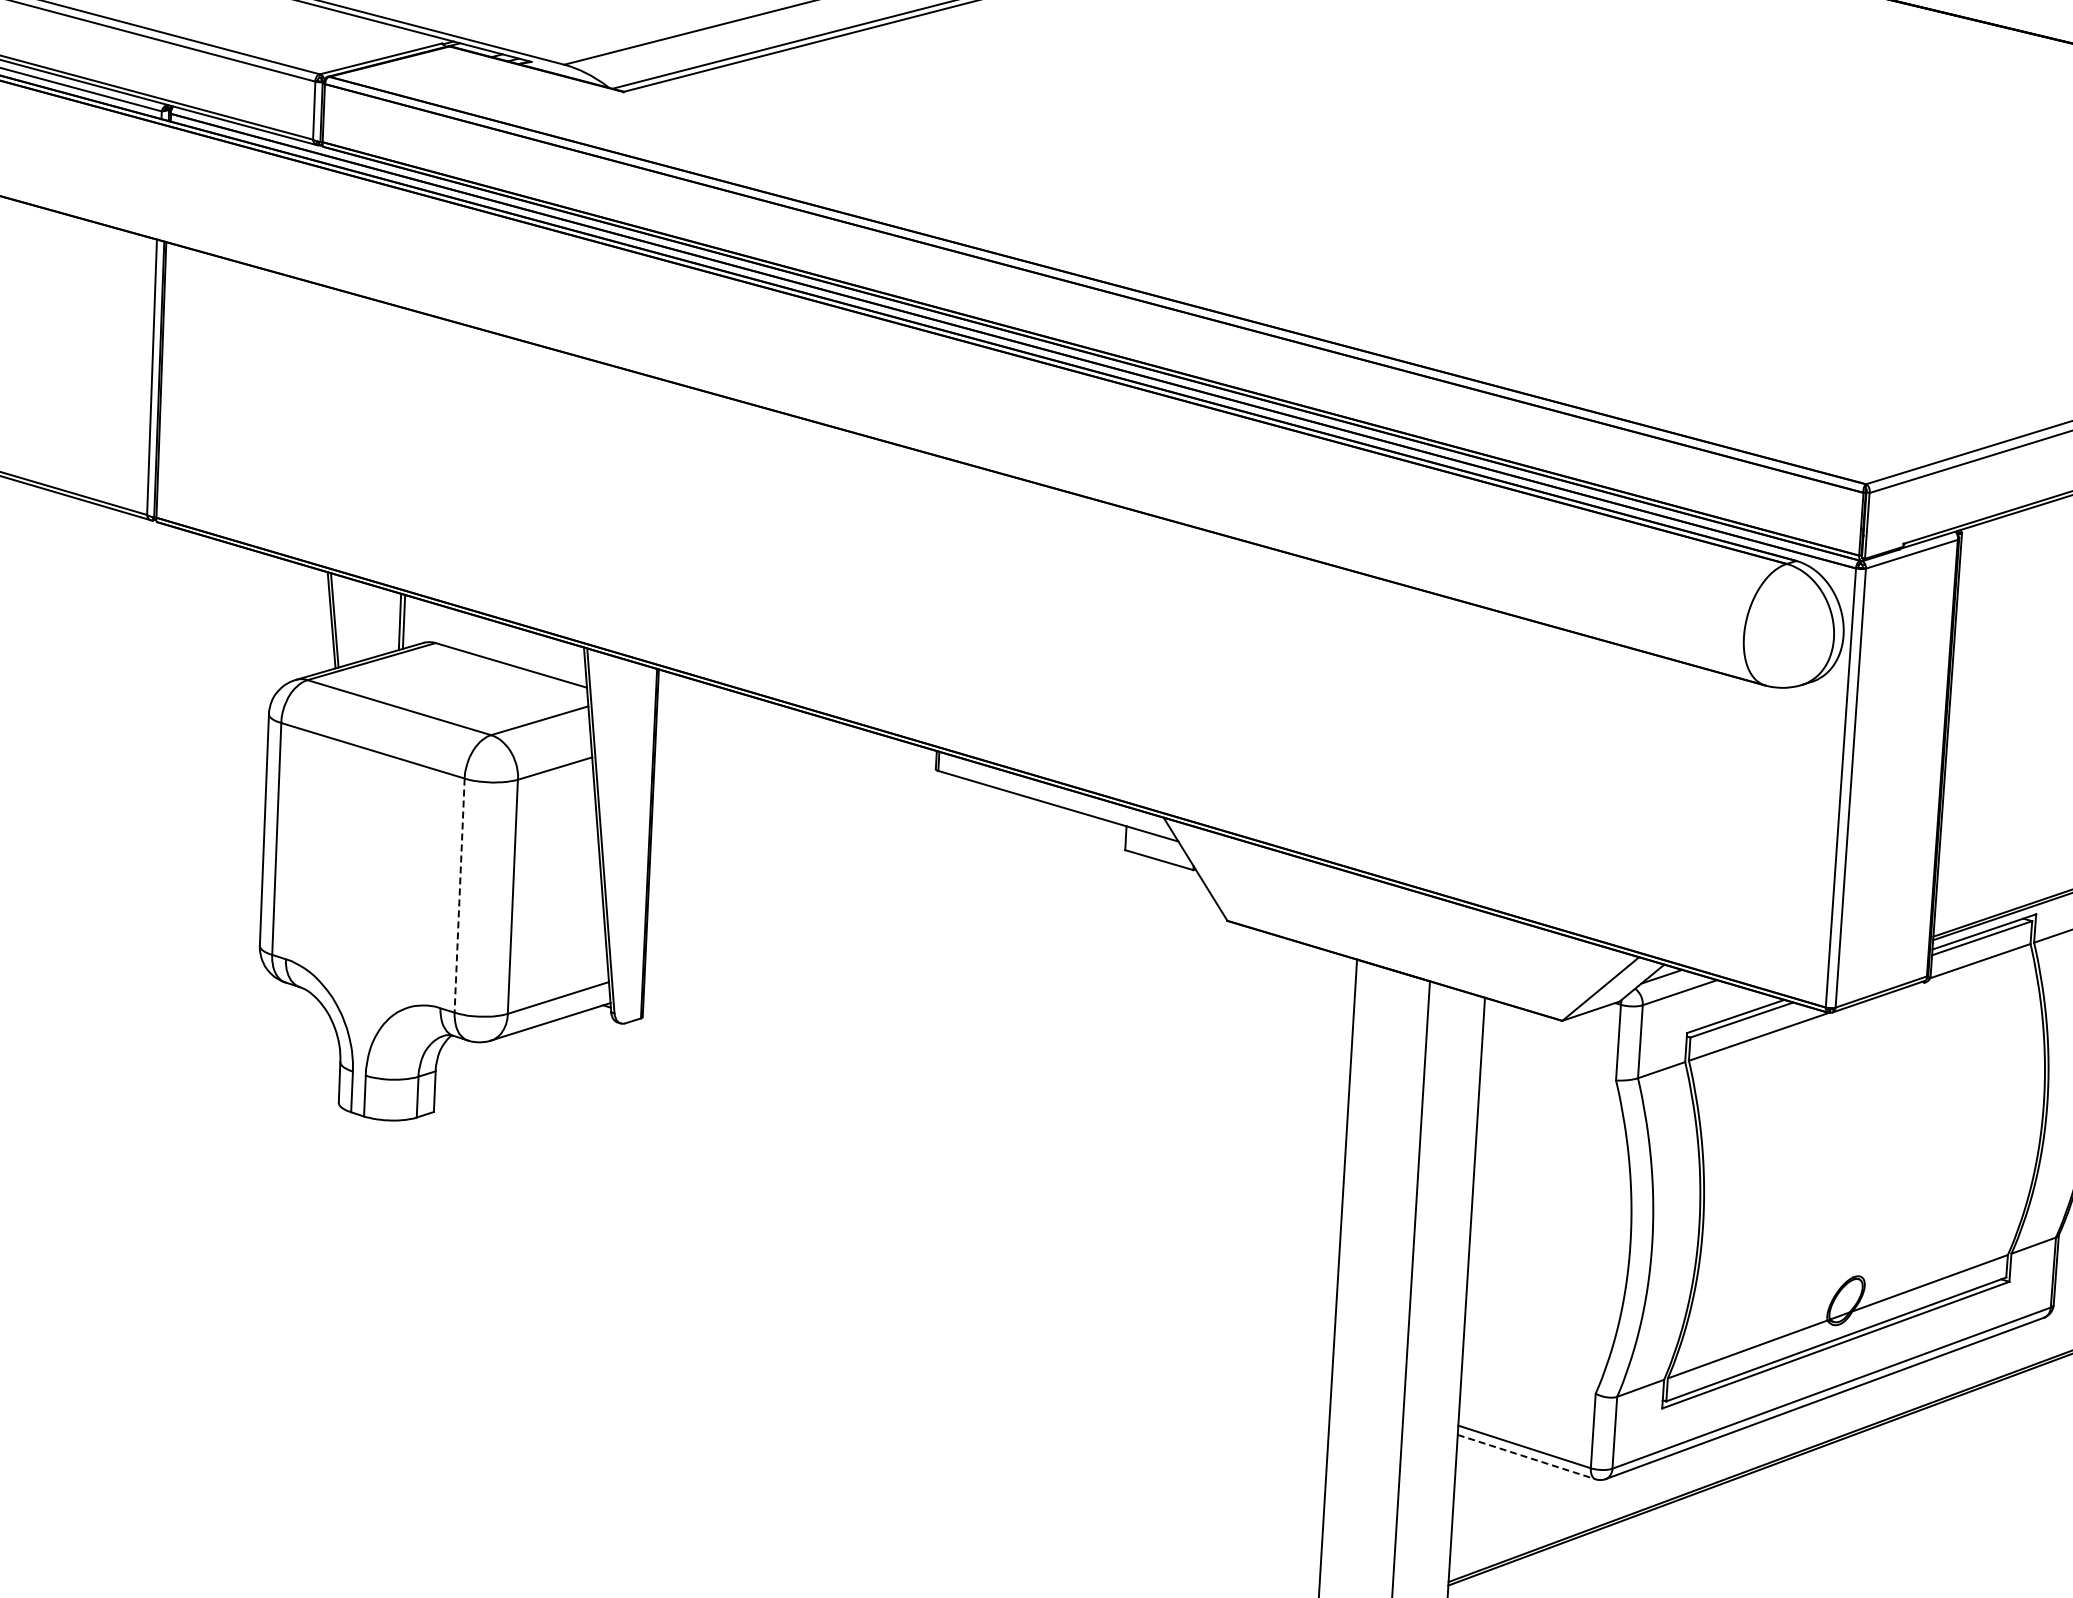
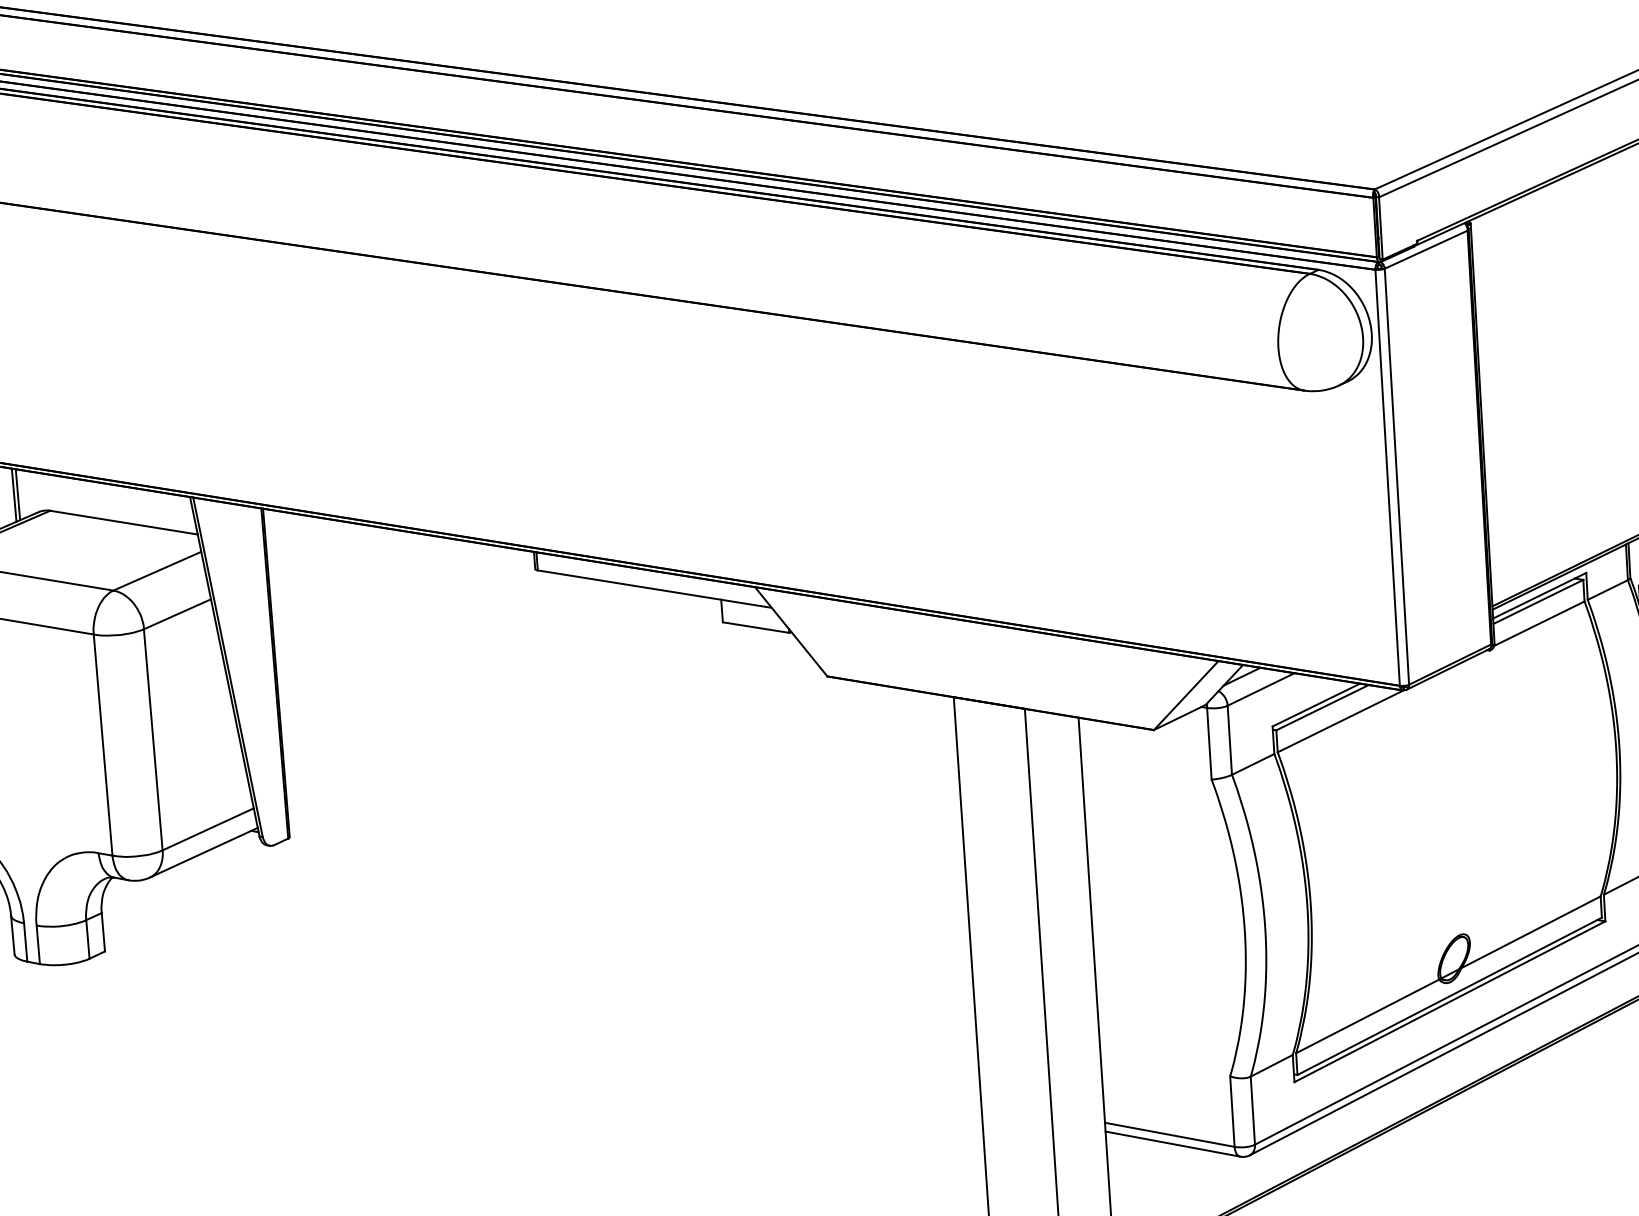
line: (459, 896) -> (103, 745), dashed -> solid
line: (1527, 1457) -> (1173, 1144), dashed -> solid

